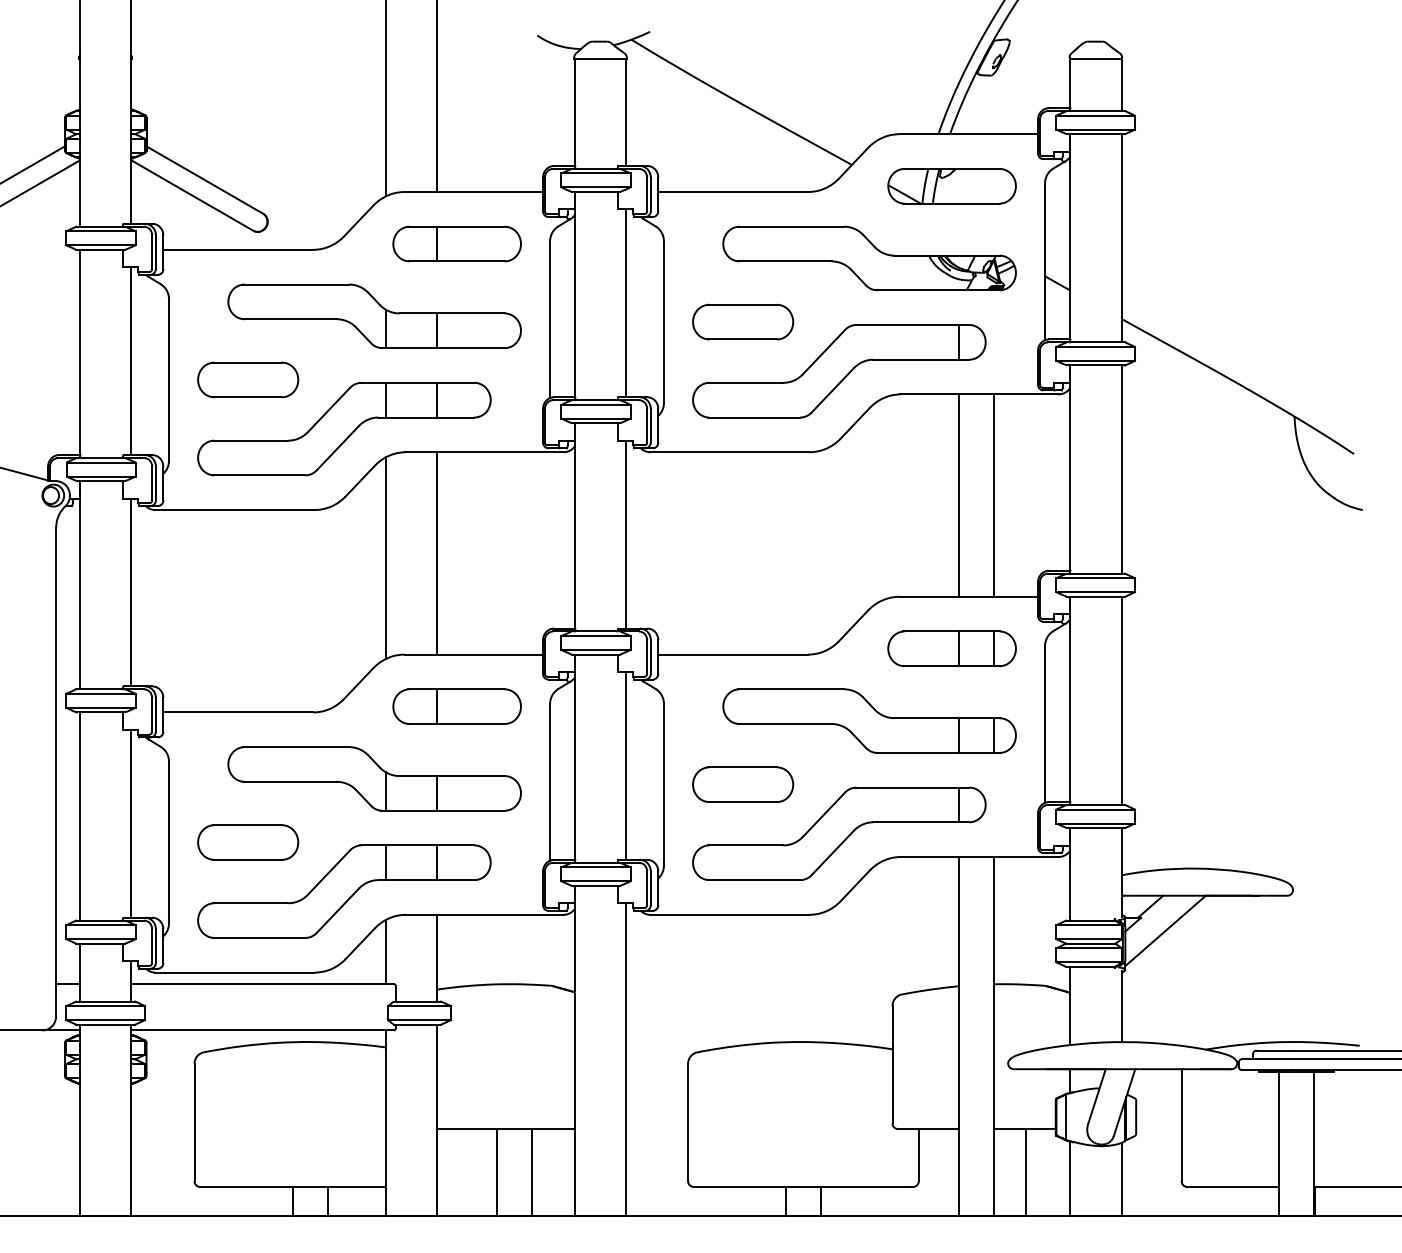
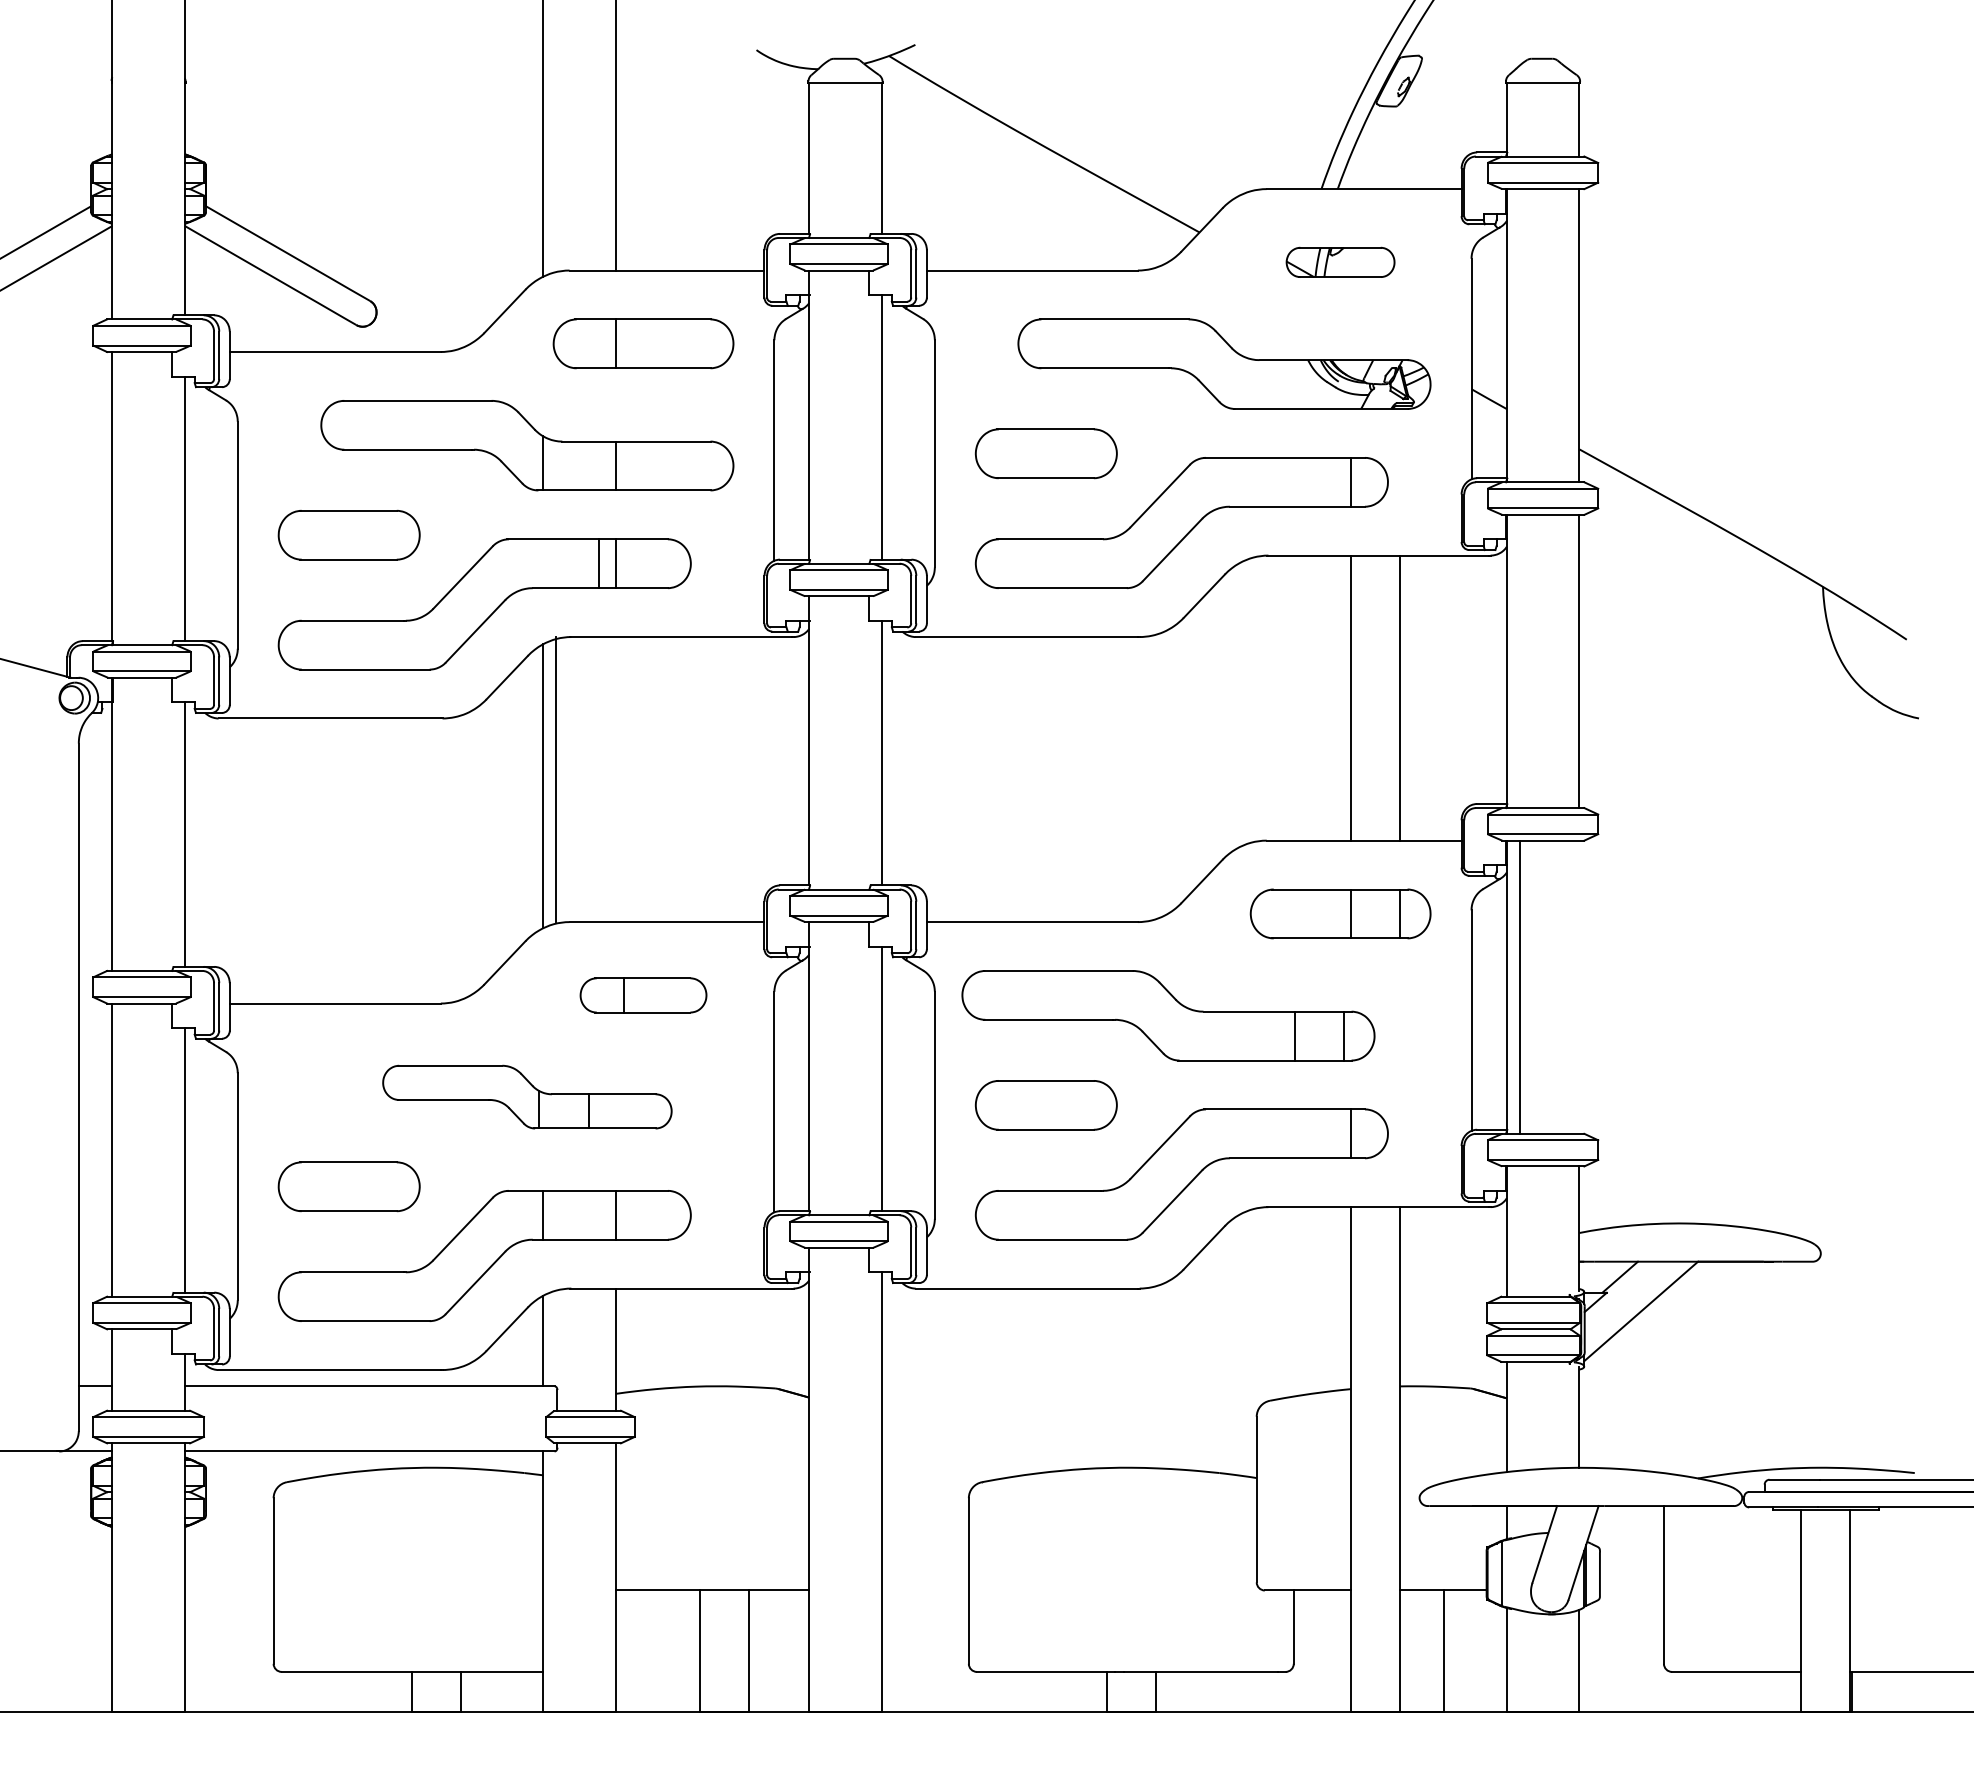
part: (951, 186) -> (1340, 262), size x0.6
line: (386, 400) -> (599, 563), moved
line: (437, 553) -> (555, 779), moved
line: (1121, 700) -> (1520, 986), moved
part: (457, 706) -> (643, 995), size x0.7
part: (869, 720) -> (1168, 1015), moved
part: (374, 778) -> (527, 1096), size x0.7

